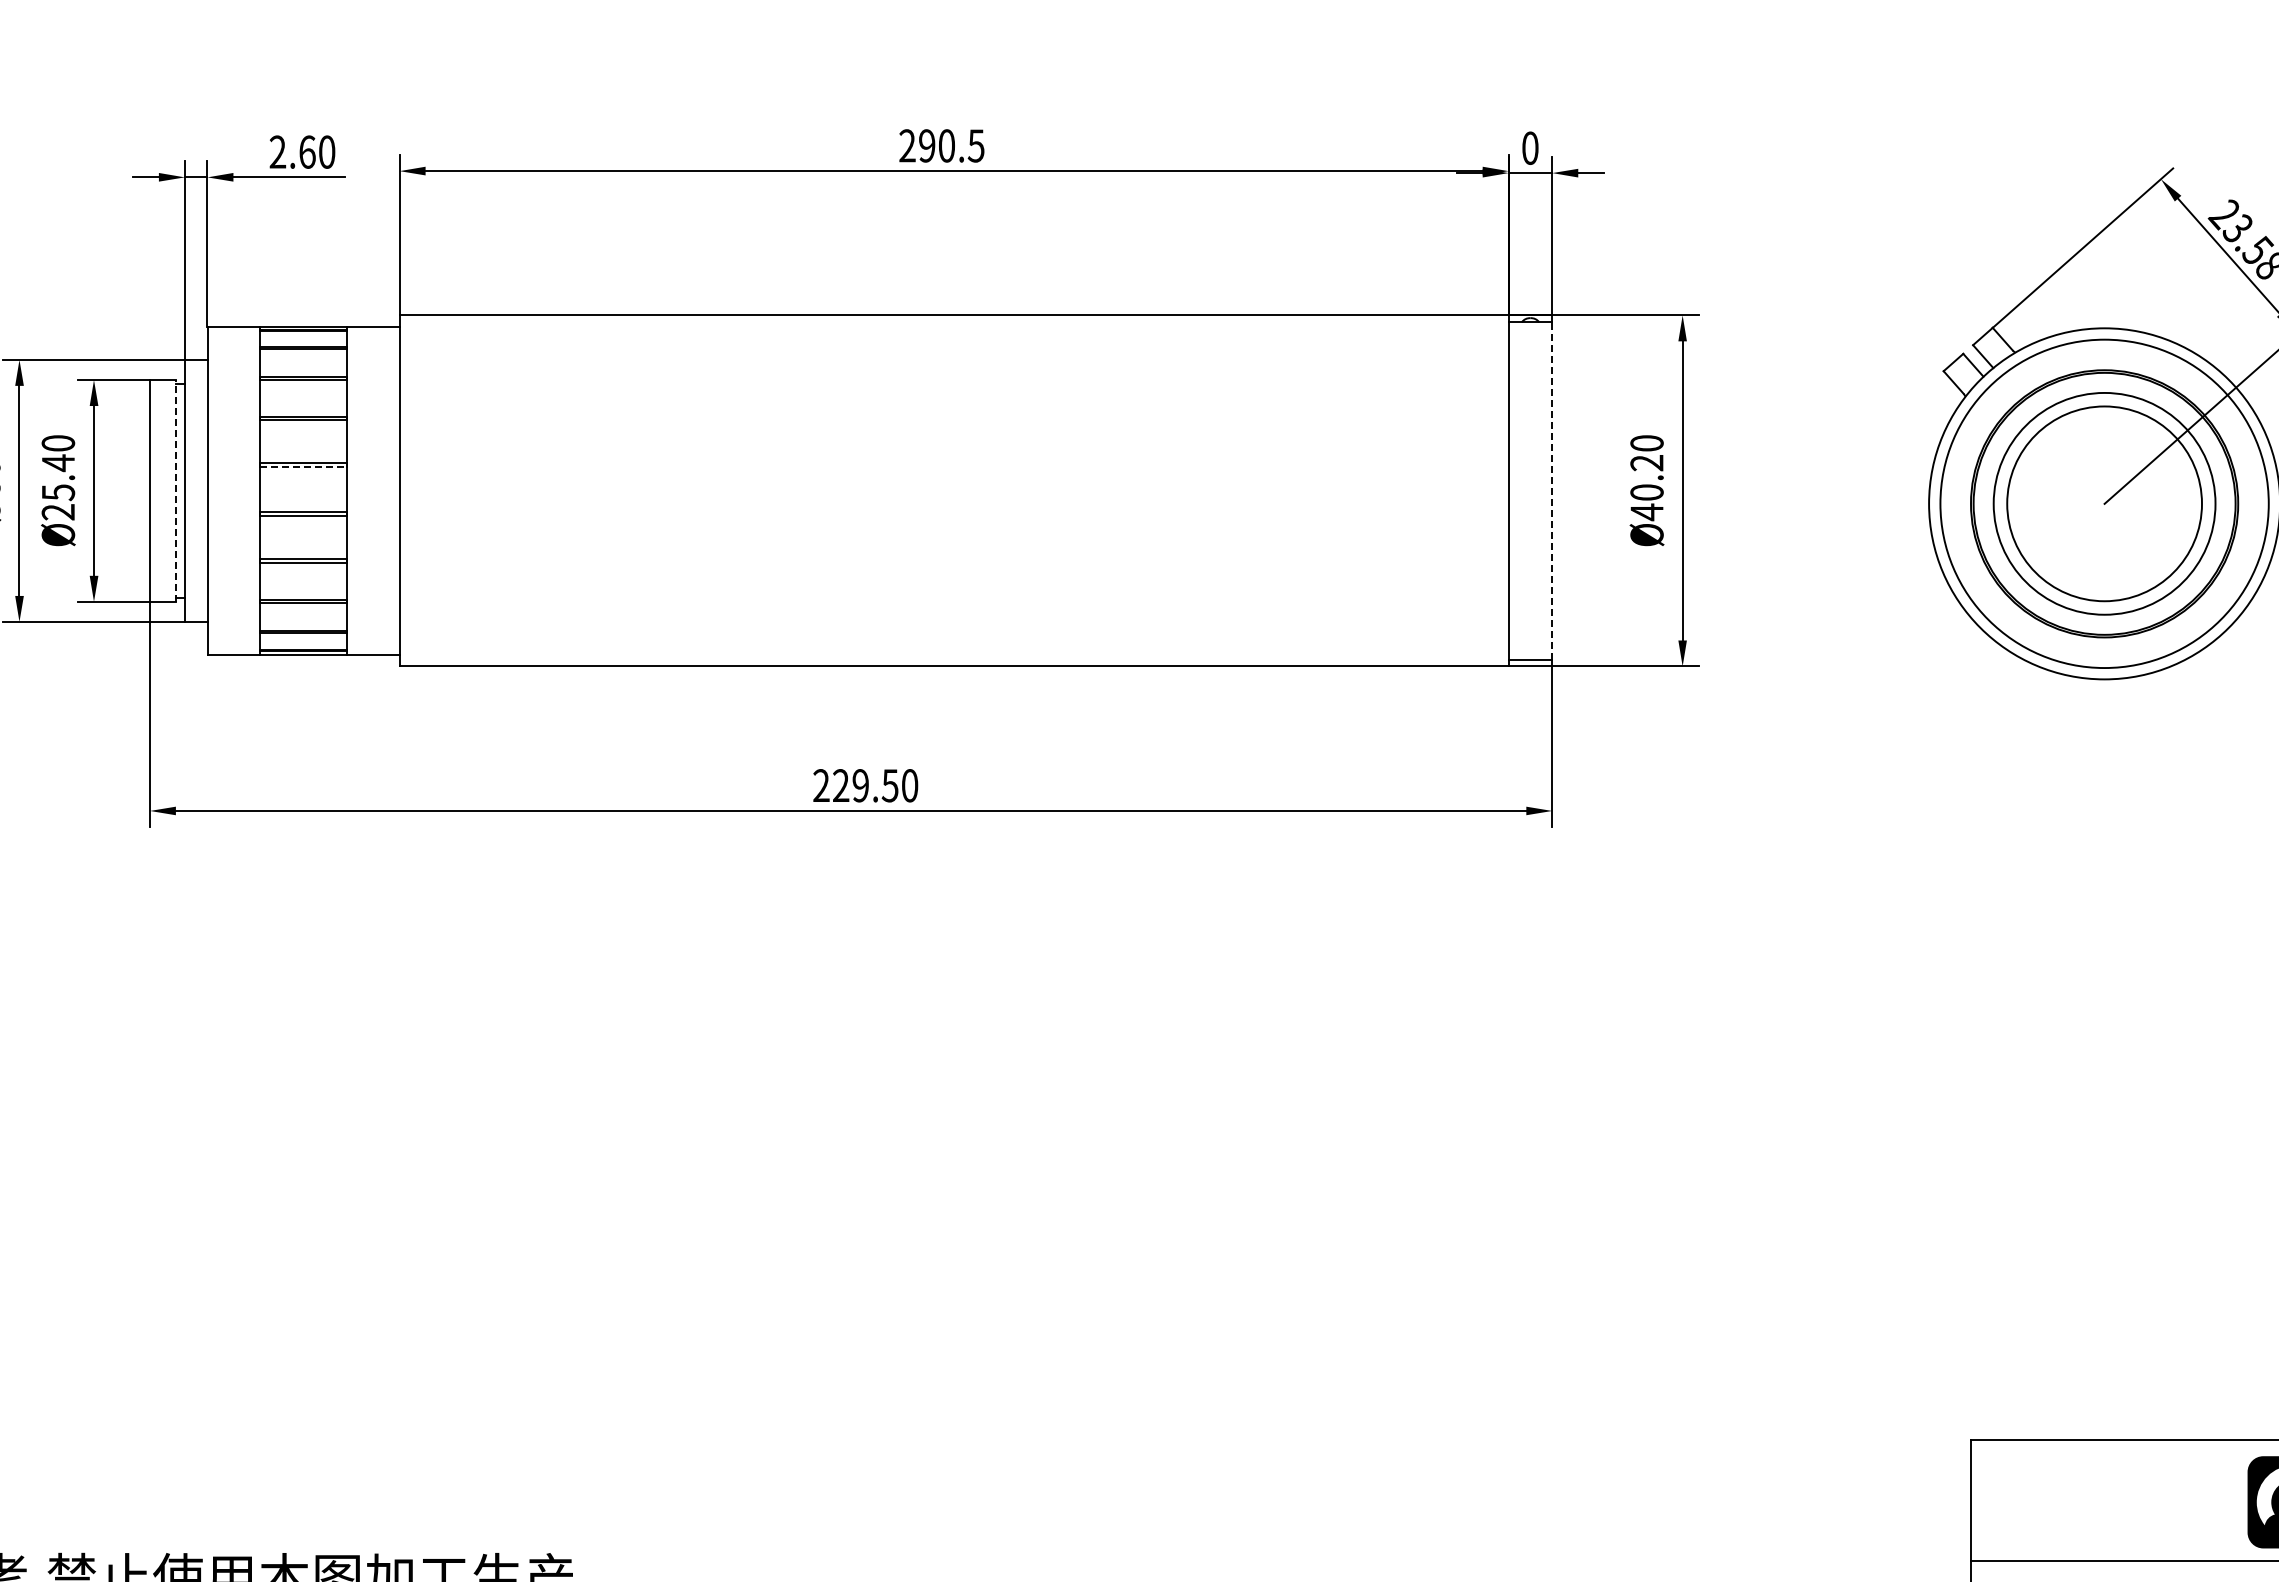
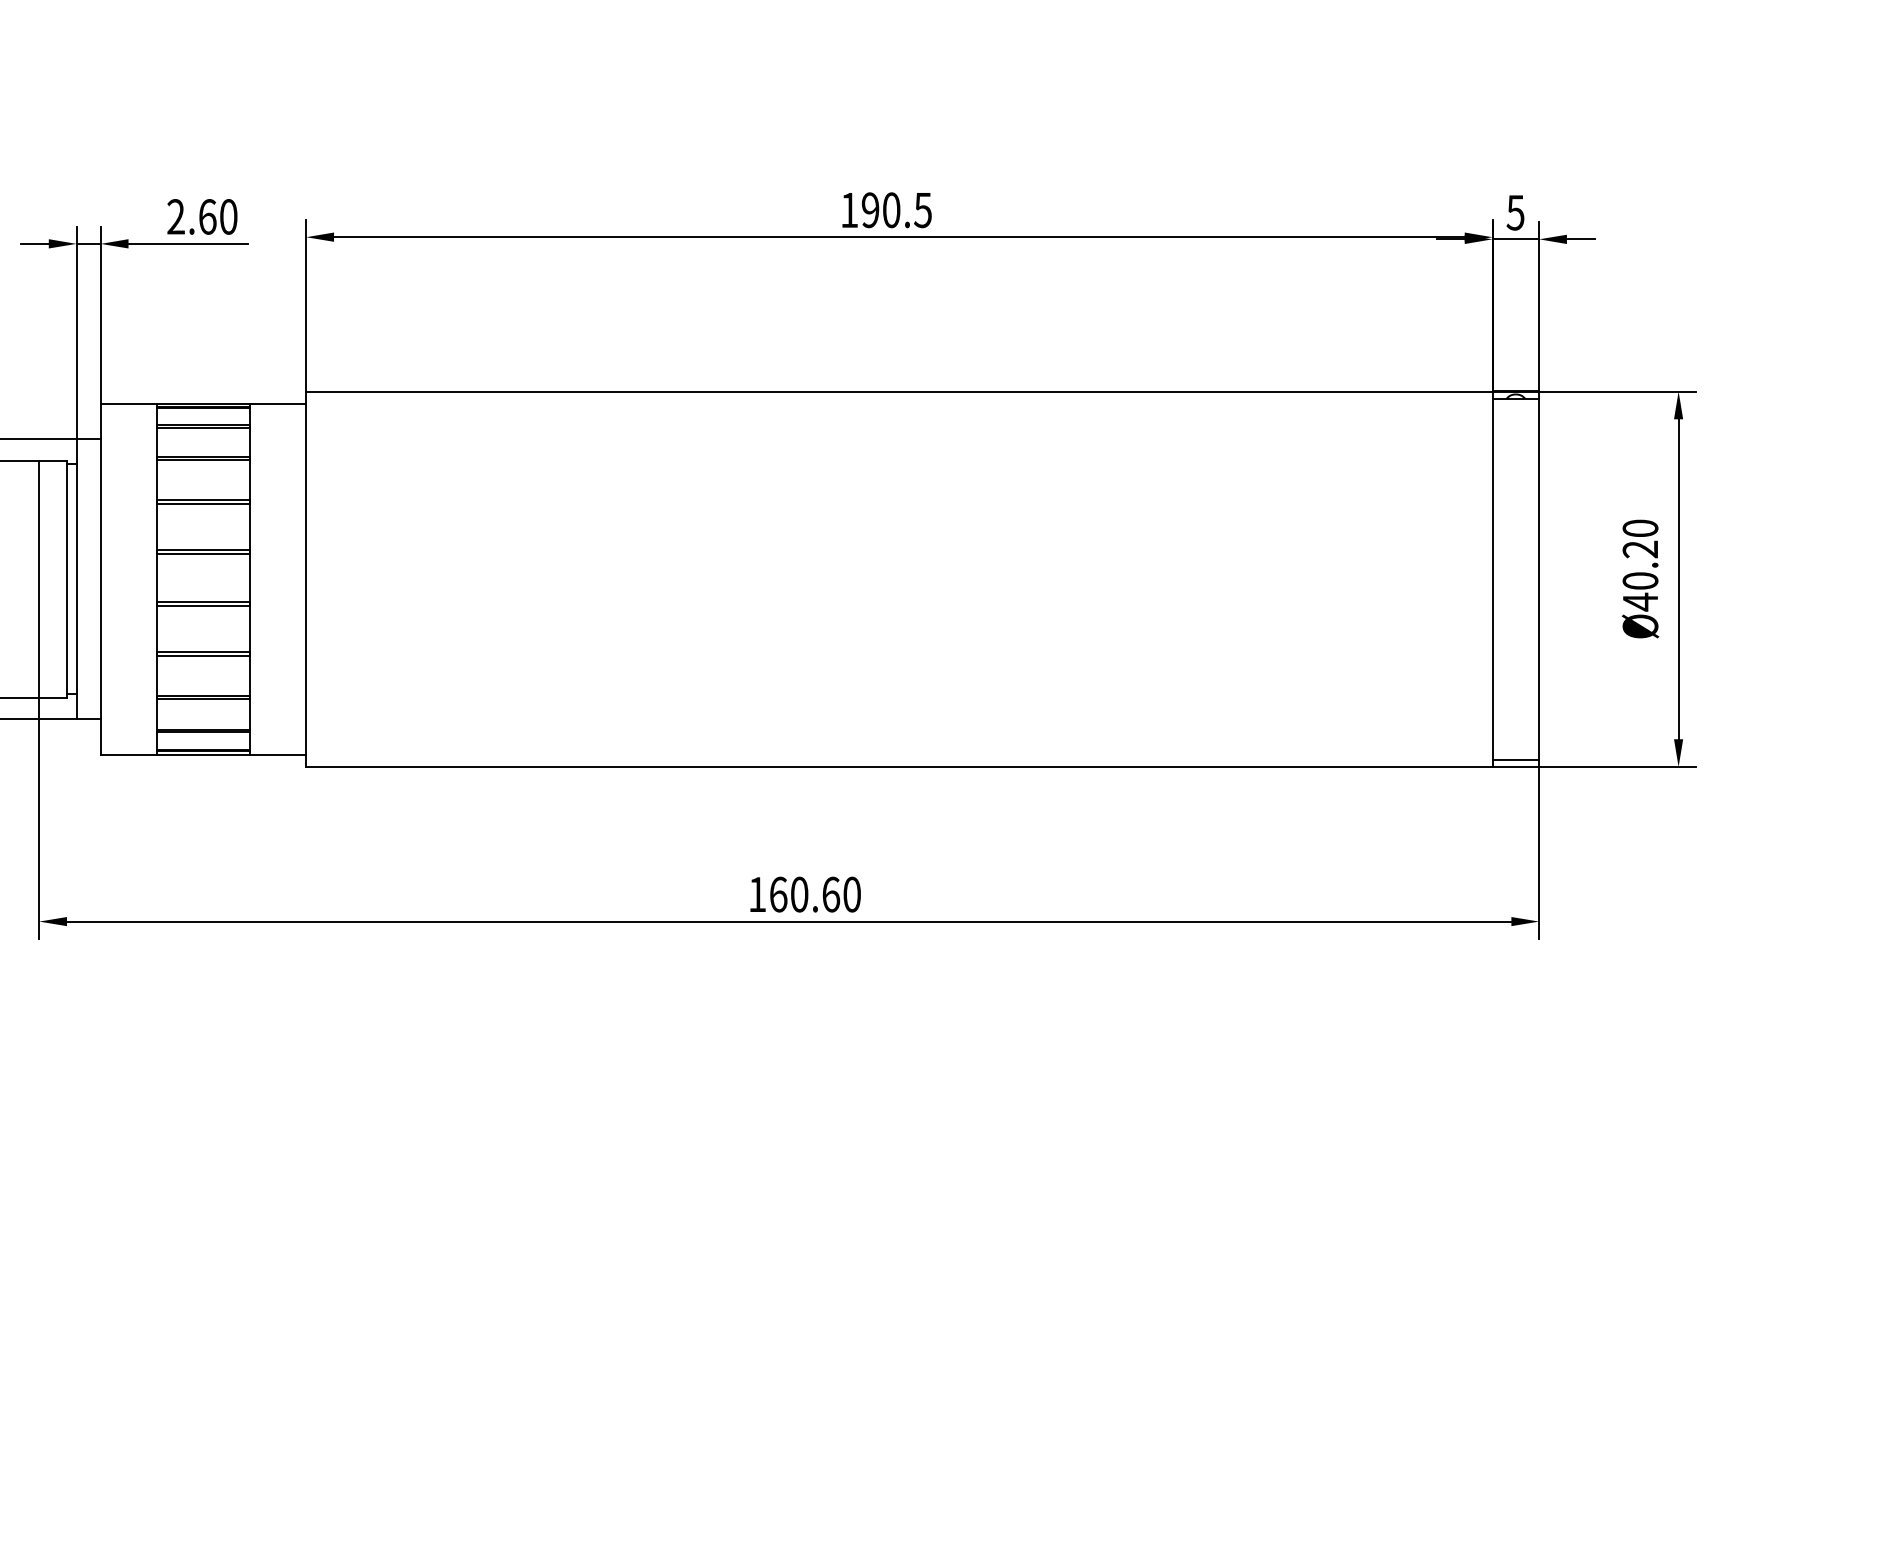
text: (907, 145) -> (849, 209), 290.5 -> 190.5
text: (1529, 147) -> (1514, 211), 0 -> 5
line: (303, 467) -> (203, 554), dashed -> solid
line: (176, 490) -> (67, 578), dashed -> solid
line: (1552, 490) -> (1539, 578), dashed -> solid
text: (855, 785) -> (793, 894), 229.50 -> 160.60

